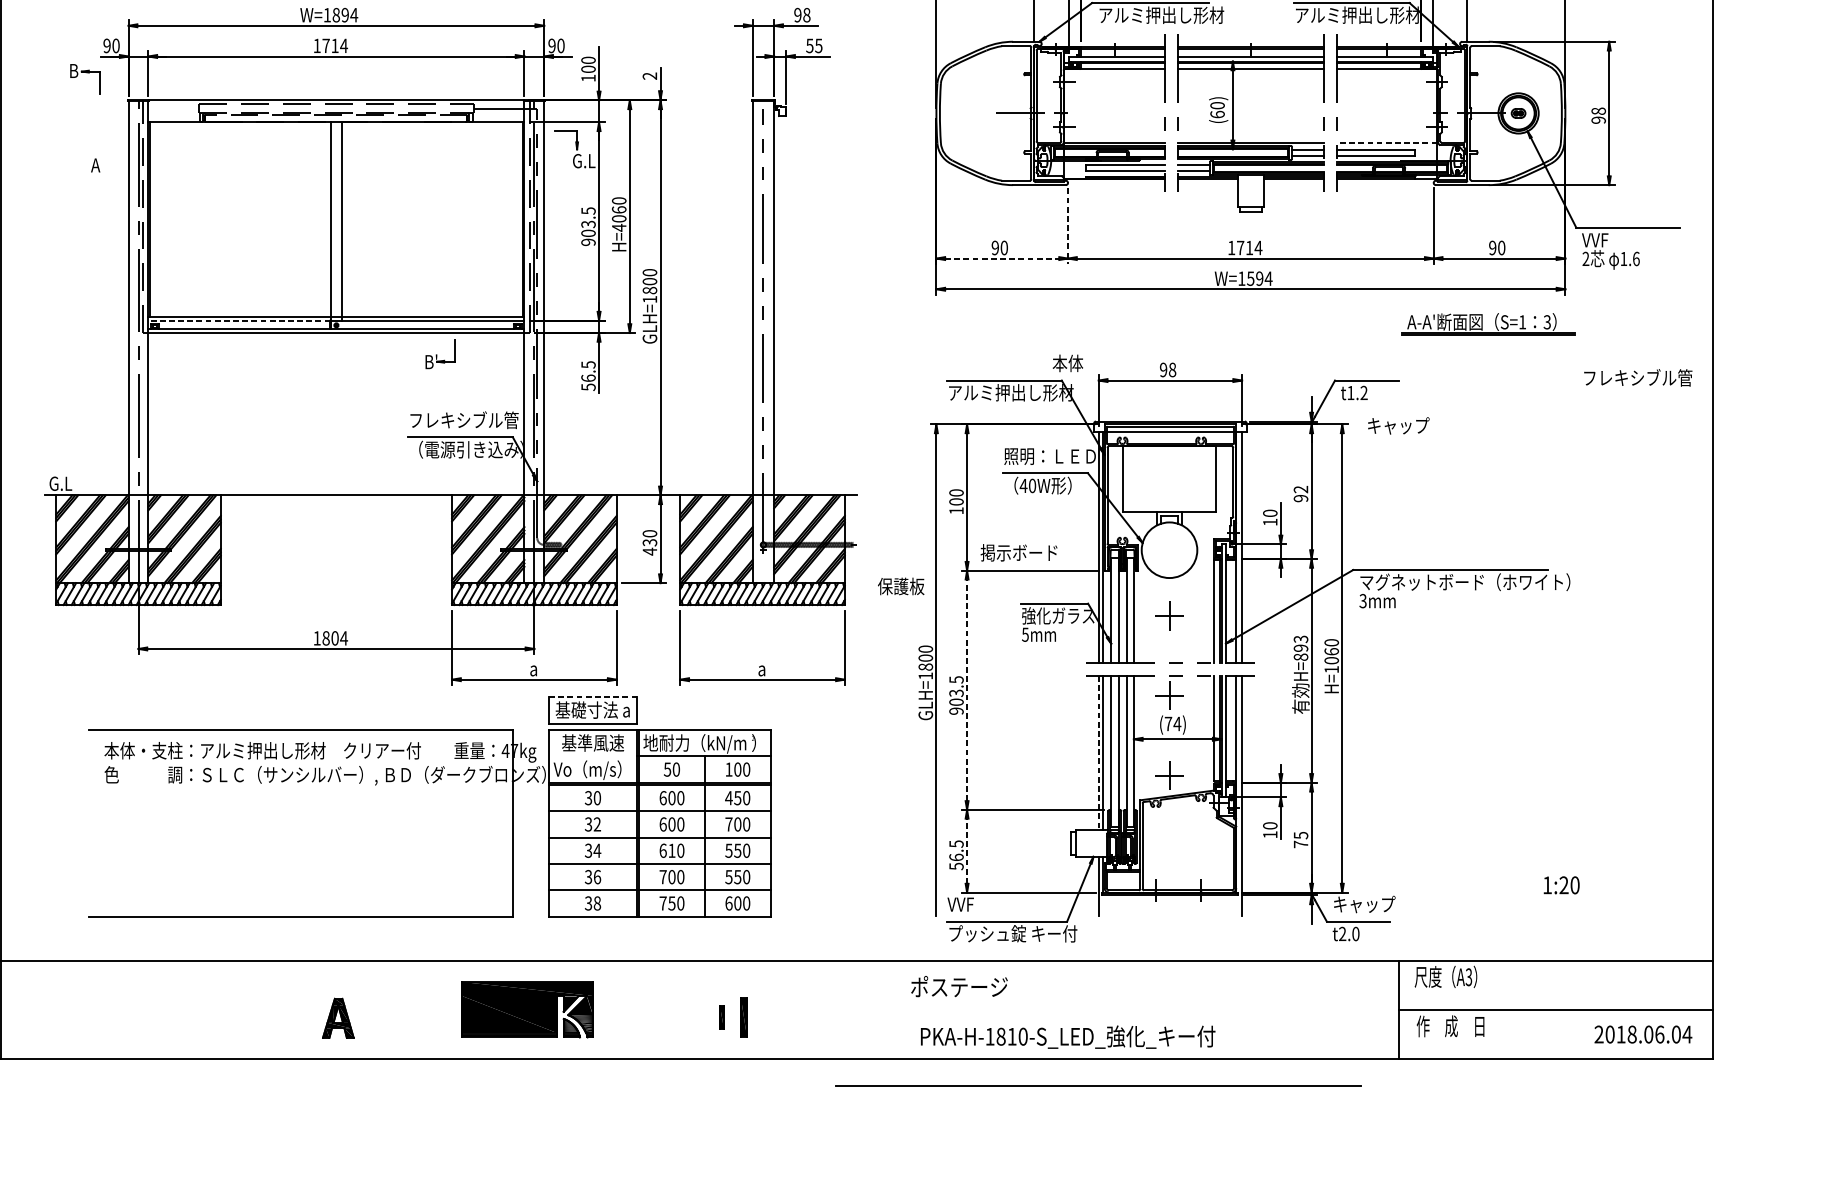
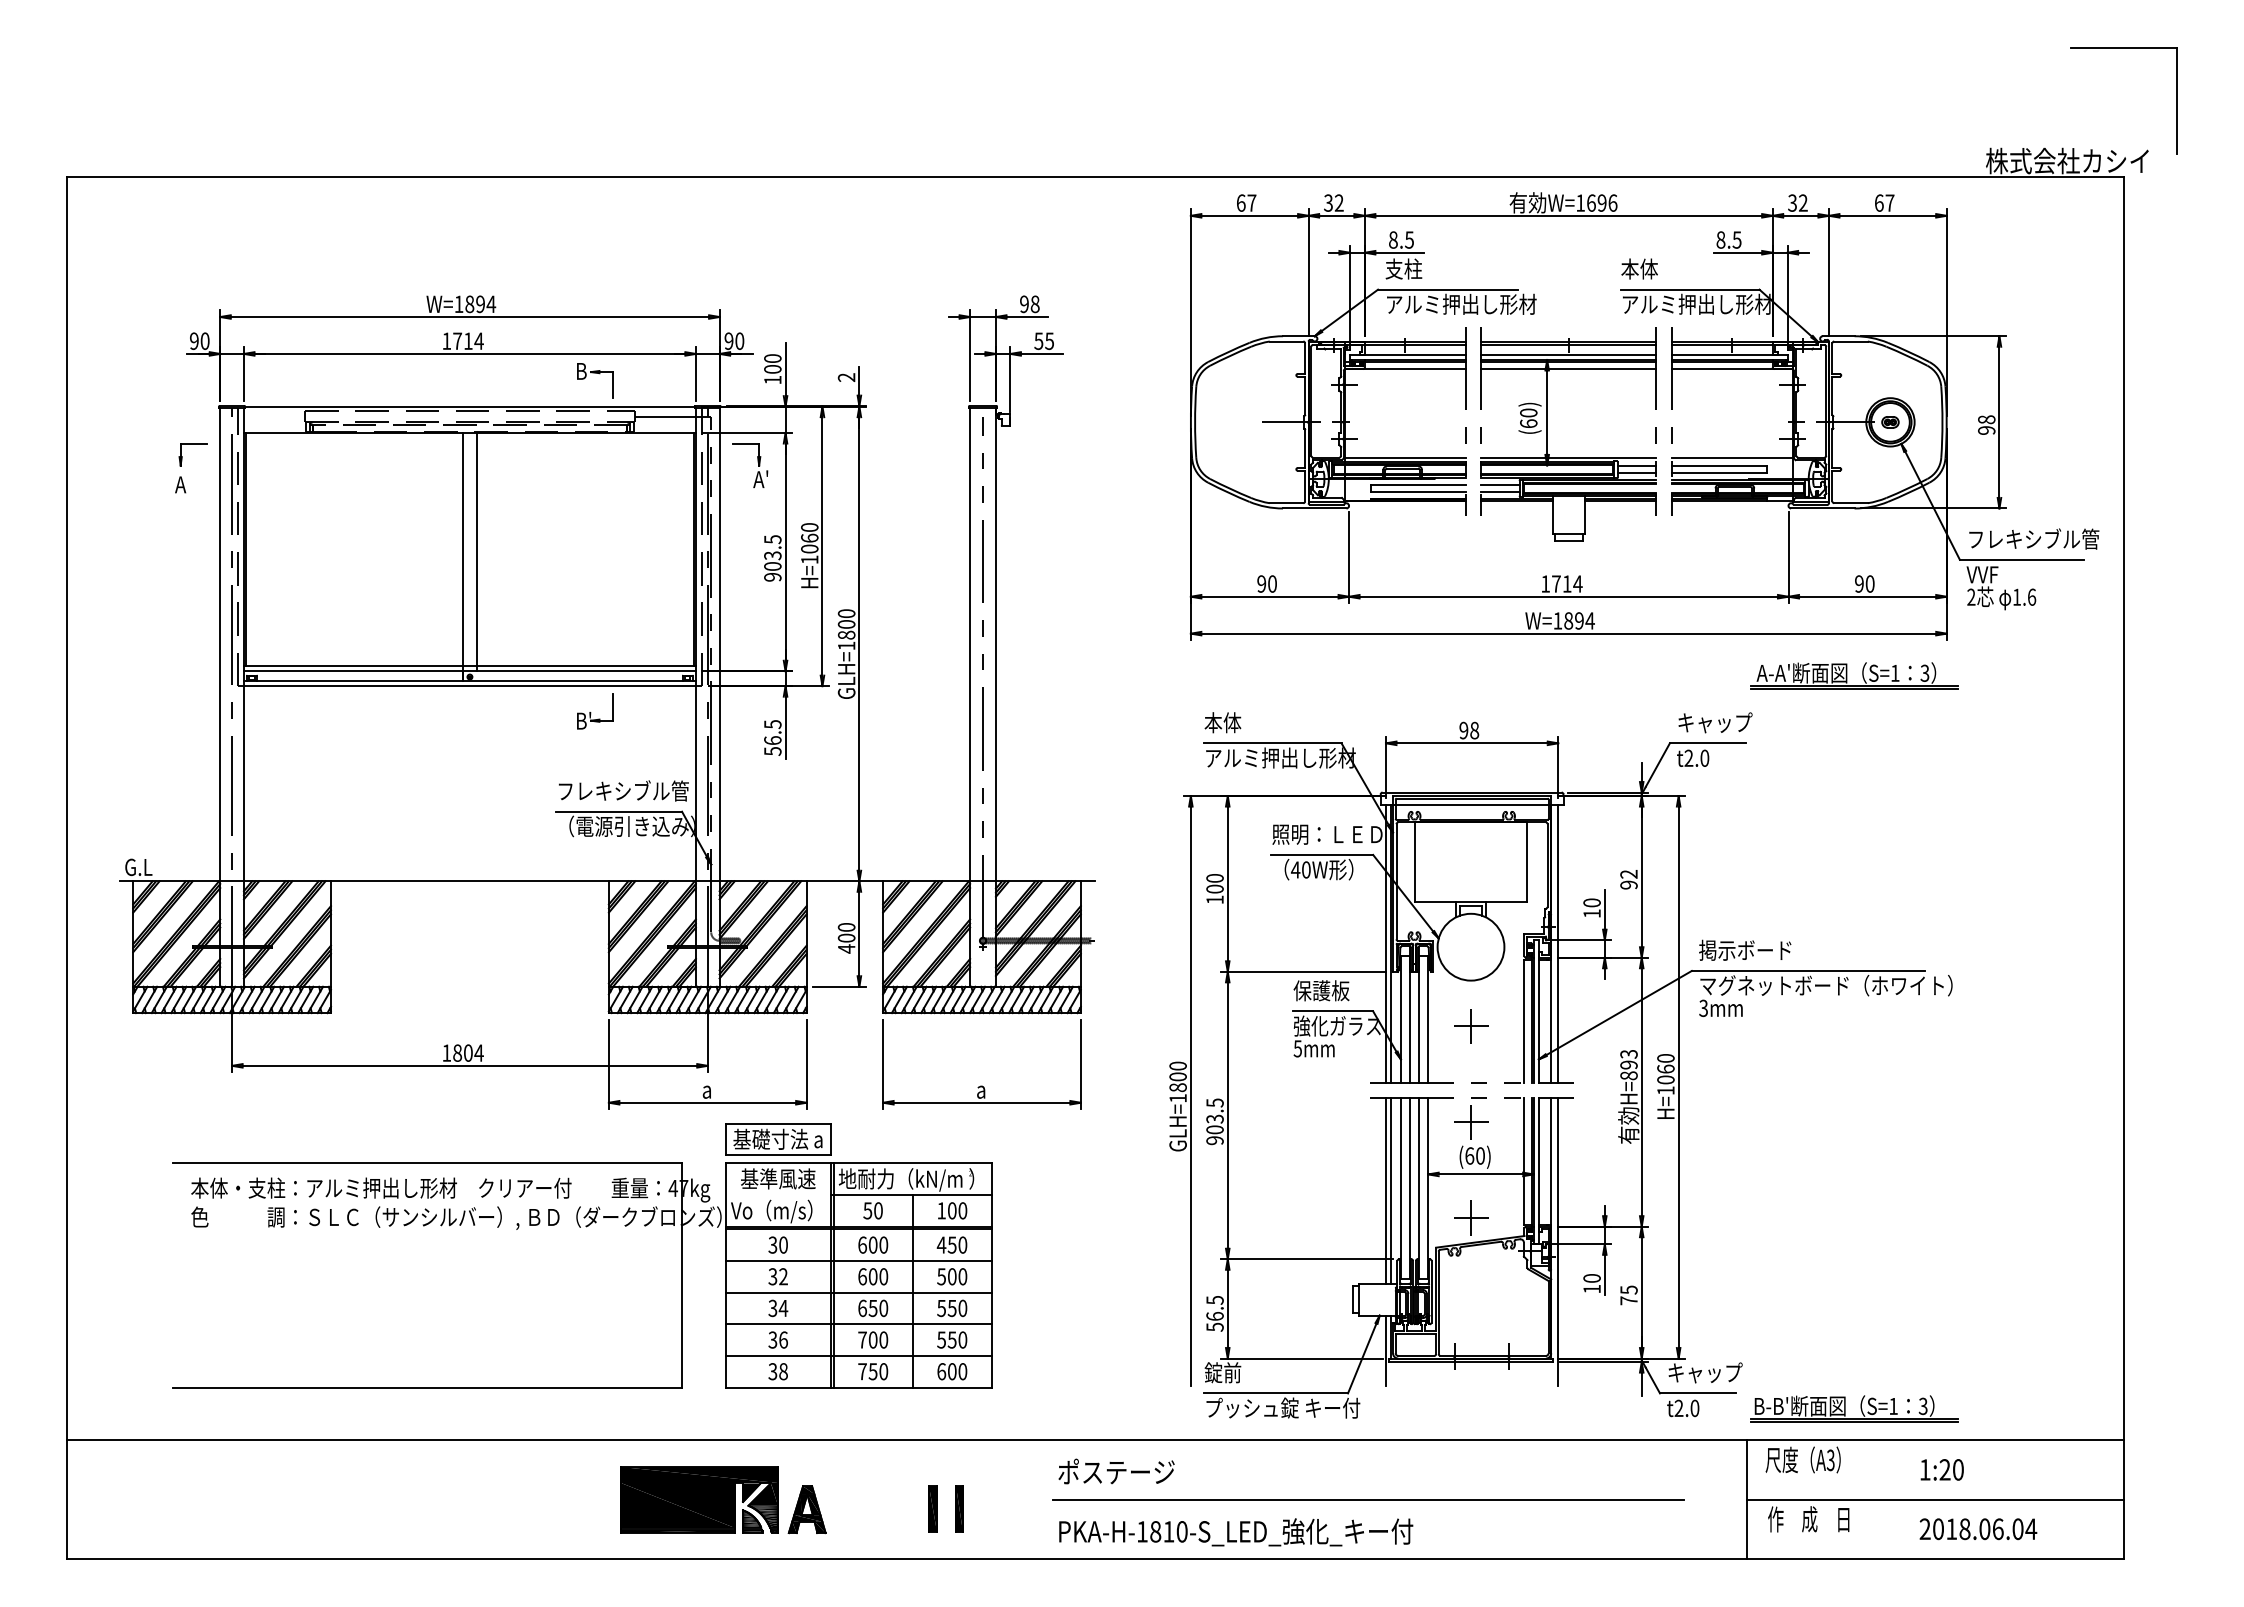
part: (85, 72) -> (595, 373), moved
part: (105, 131) -> (192, 444), added
line: (1386, 142) -> (1731, 457), dashed -> solid
text: (584, 160) -> (767, 479), G.L -> A'
line: (1068, 226) -> (1349, 558), dashed -> solid
text: (619, 227) -> (809, 559), H=4060 -> H=1060
line: (1001, 258) -> (1269, 596), dashed -> solid
text: (1250, 278) -> (1568, 620), W=1594 -> W=1894
line: (238, 320) -> (352, 671), dashed -> solid
text: (1067, 363) -> (1222, 722), moved
text: (1638, 377) -> (2034, 538), moved
text: (1357, 392) -> (1696, 757), t1.2 -> t2.0
text: (1398, 425) -> (1715, 722), moved
text: (649, 542) -> (846, 937), 430 -> 400
text: (1019, 552) -> (1745, 949), moved
text: (901, 586) -> (1321, 990), moved
line: (966, 690) -> (1227, 1115), dashed -> solid
line: (593, 696) -> (778, 1123), dashed -> solid
text: (1173, 723) -> (1475, 1155), (74) -> (60)
line: (1098, 753) -> (1385, 1191), dashed -> solid
text: (728, 824) -> (941, 1276), 700 -> 500
text: (671, 850) -> (872, 1308), 610 -> 650
line: (966, 850) -> (1227, 1308), dashed -> solid
text: (1561, 885) -> (1941, 1469), moved
text: (962, 904) -> (1222, 1372), VVF -> 錠前
part: (1488, 934) -> (1854, 1408), added
text: (959, 986) -> (1116, 1471), moved
part: (721, 1017) -> (932, 1508), size x1.67
part: (337, 1018) -> (806, 1509), moved
text: (1643, 1034) -> (1978, 1529), moved
text: (1068, 1037) -> (1236, 1532), moved
line: (1098, 1085) -> (1368, 1499), moved

